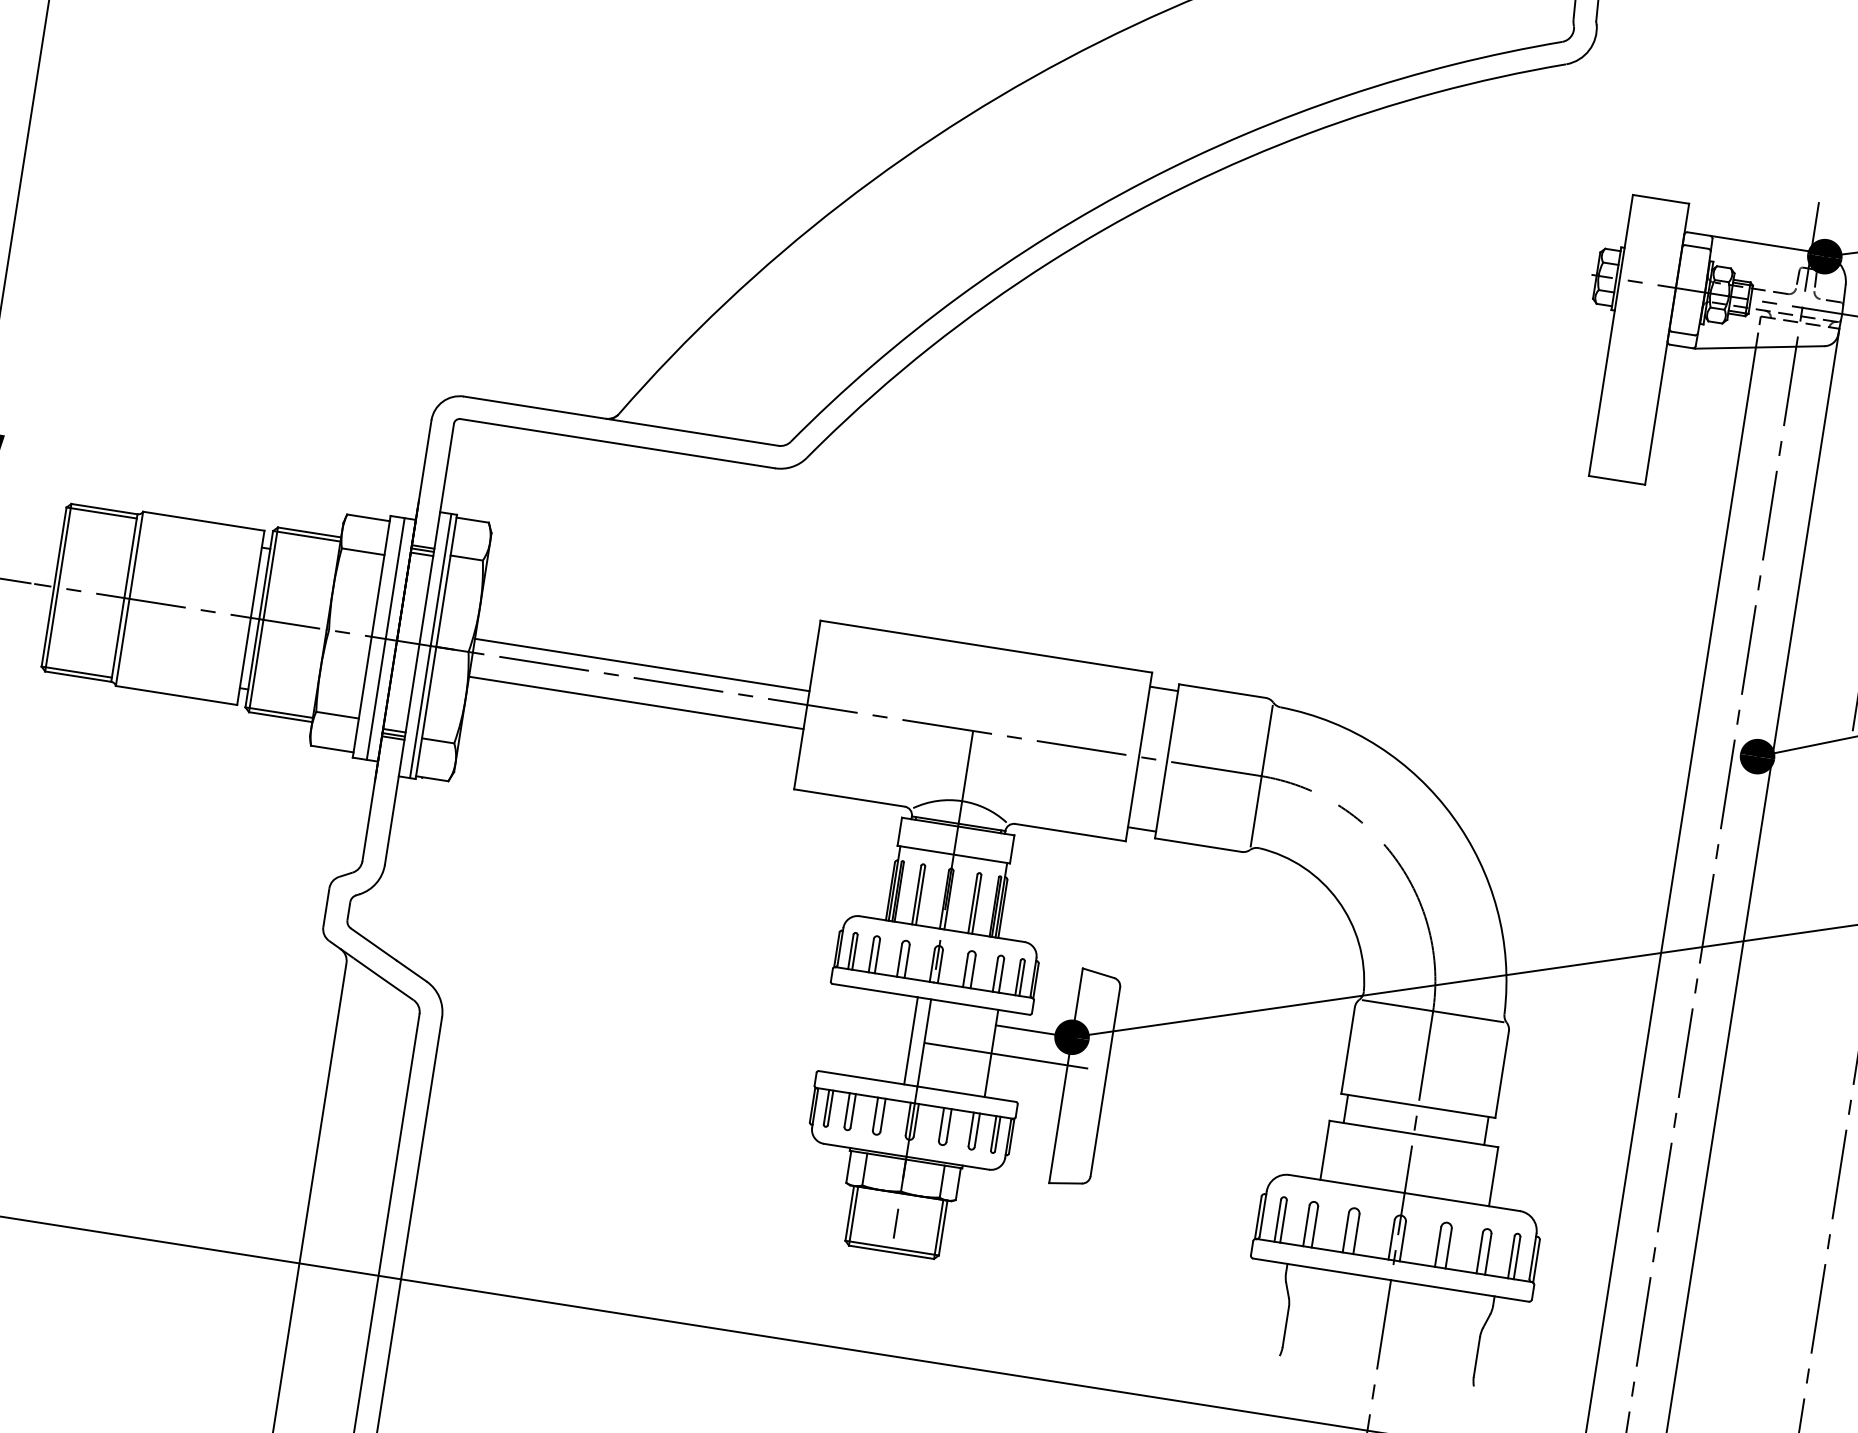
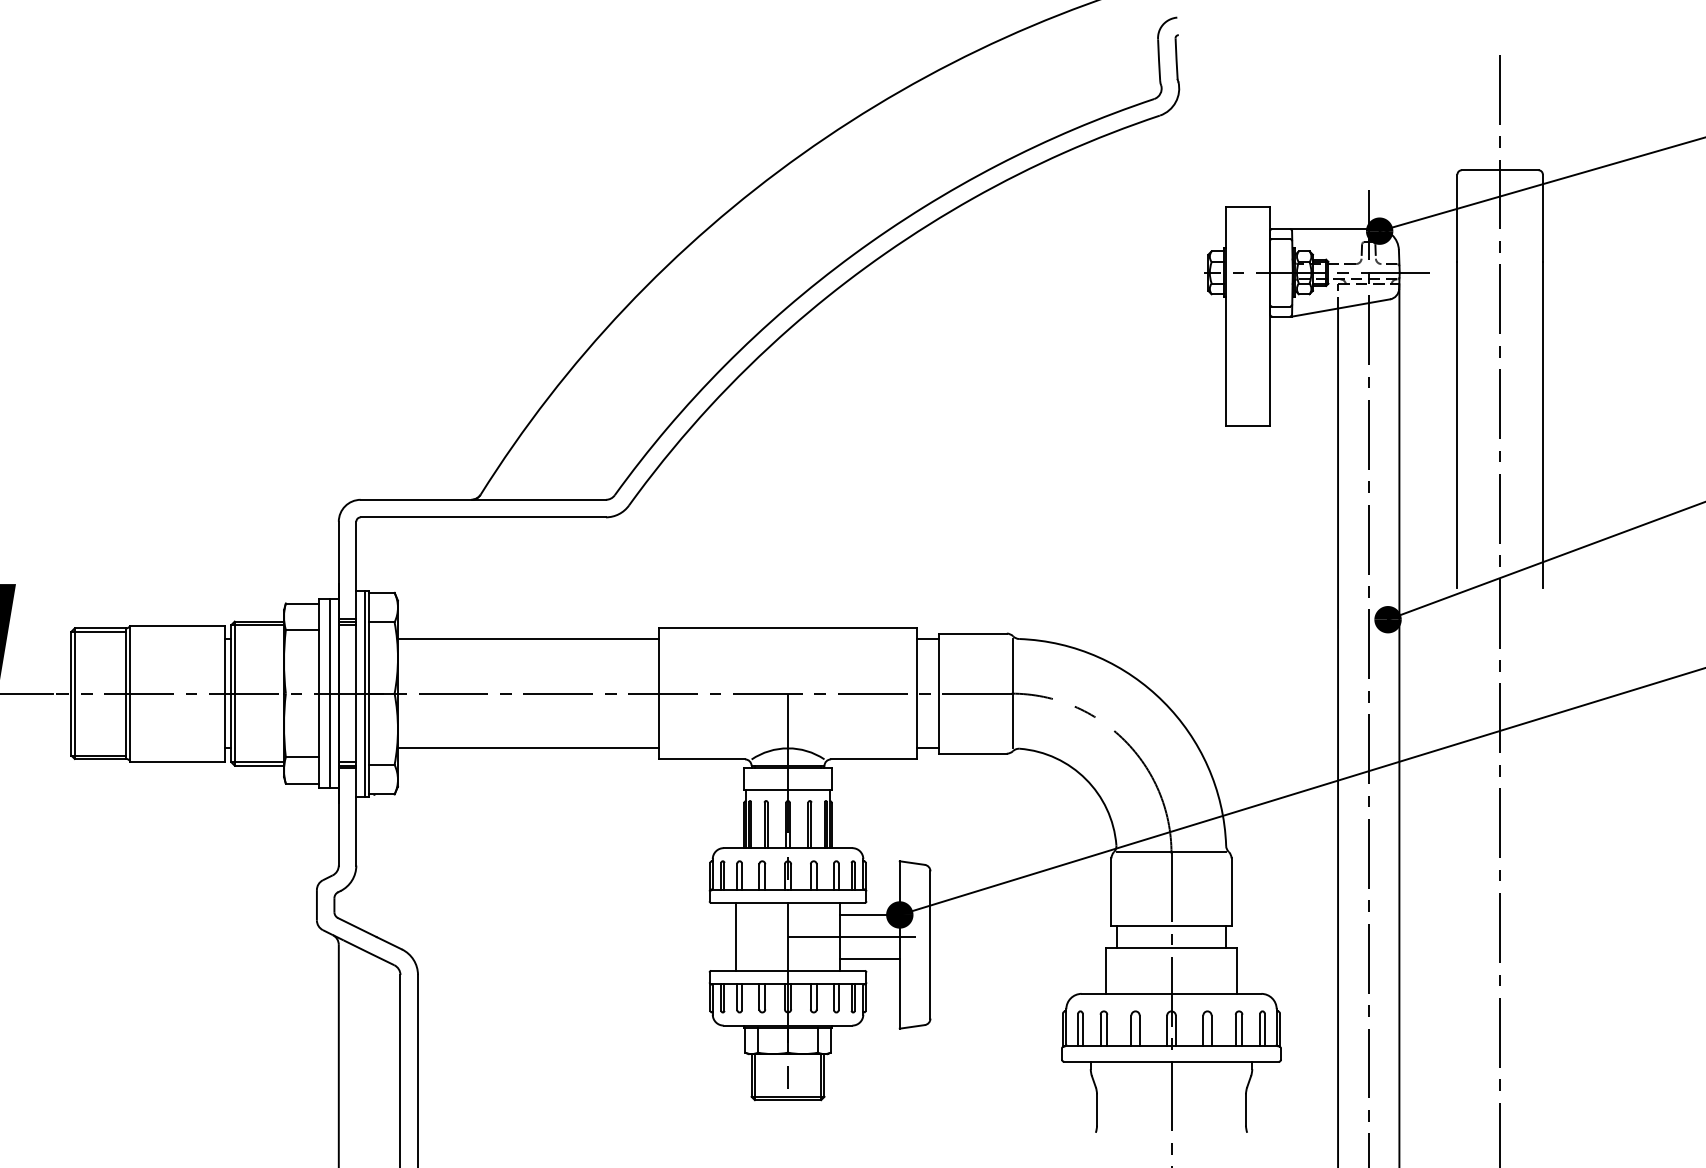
line: (641, 664) -> (527, 638), moved
line: (635, 702) -> (527, 748), moved
line: (910, 1040) -> (735, 936), moved
line: (1024, 1087) -> (869, 958), added

